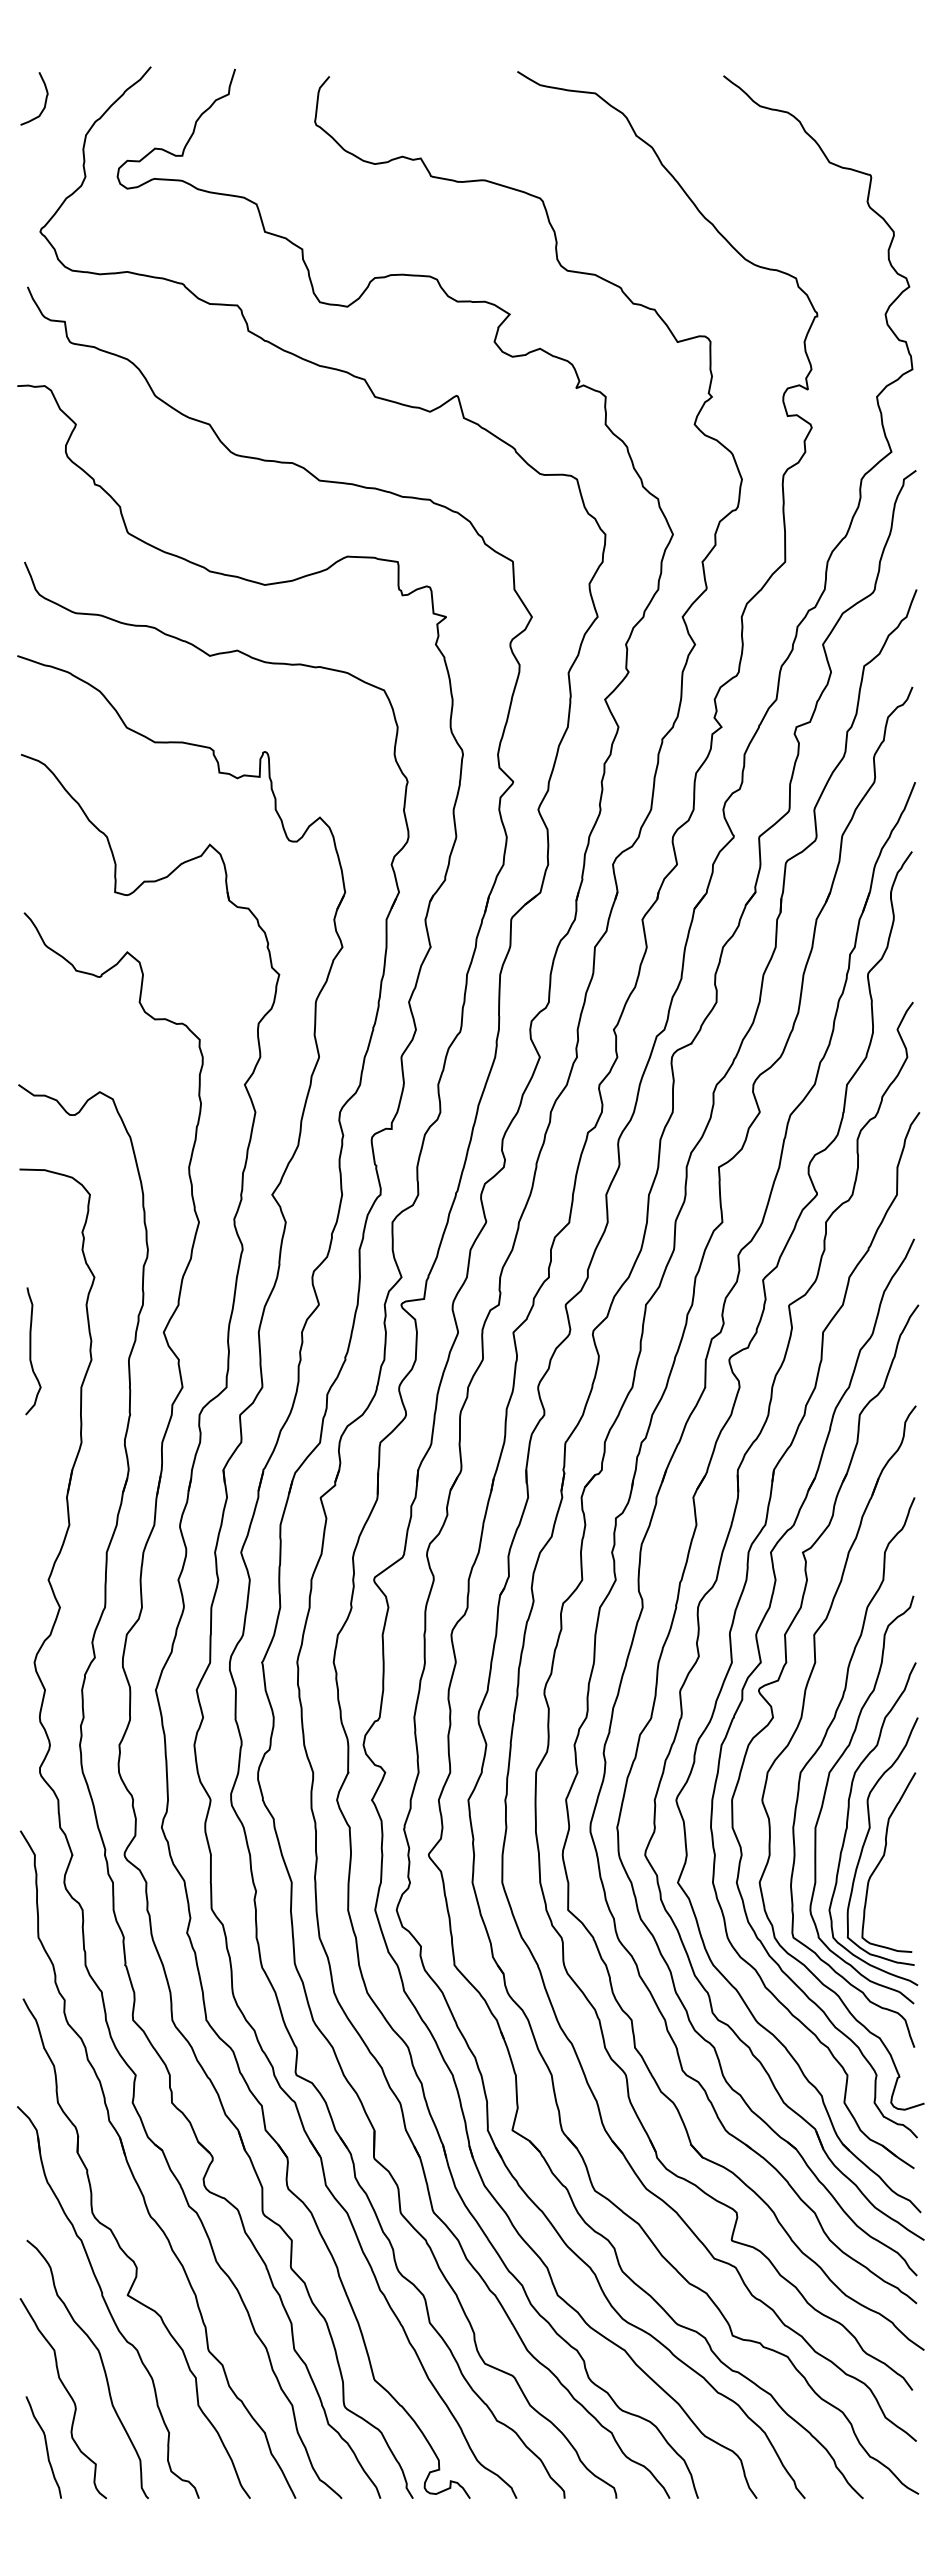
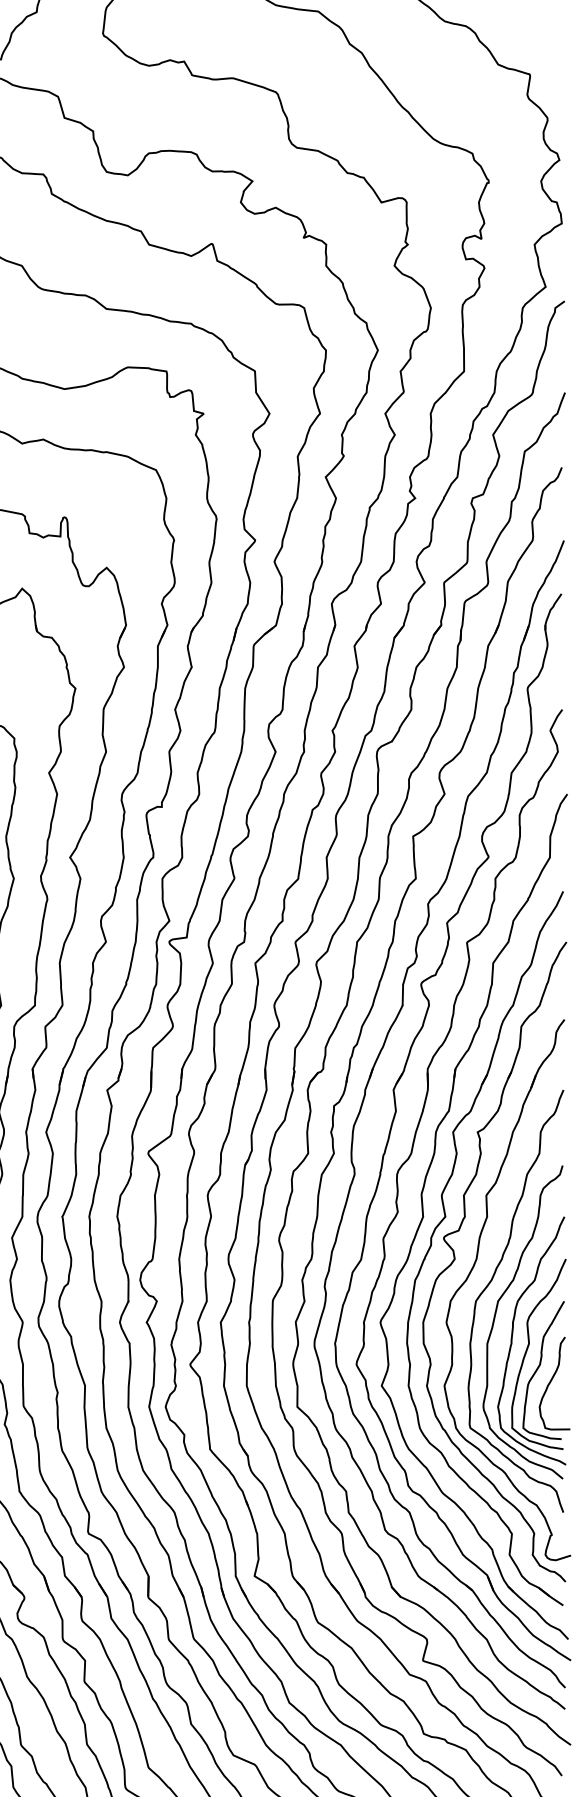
curve: (899, 1876) -> (551, 1381), added

